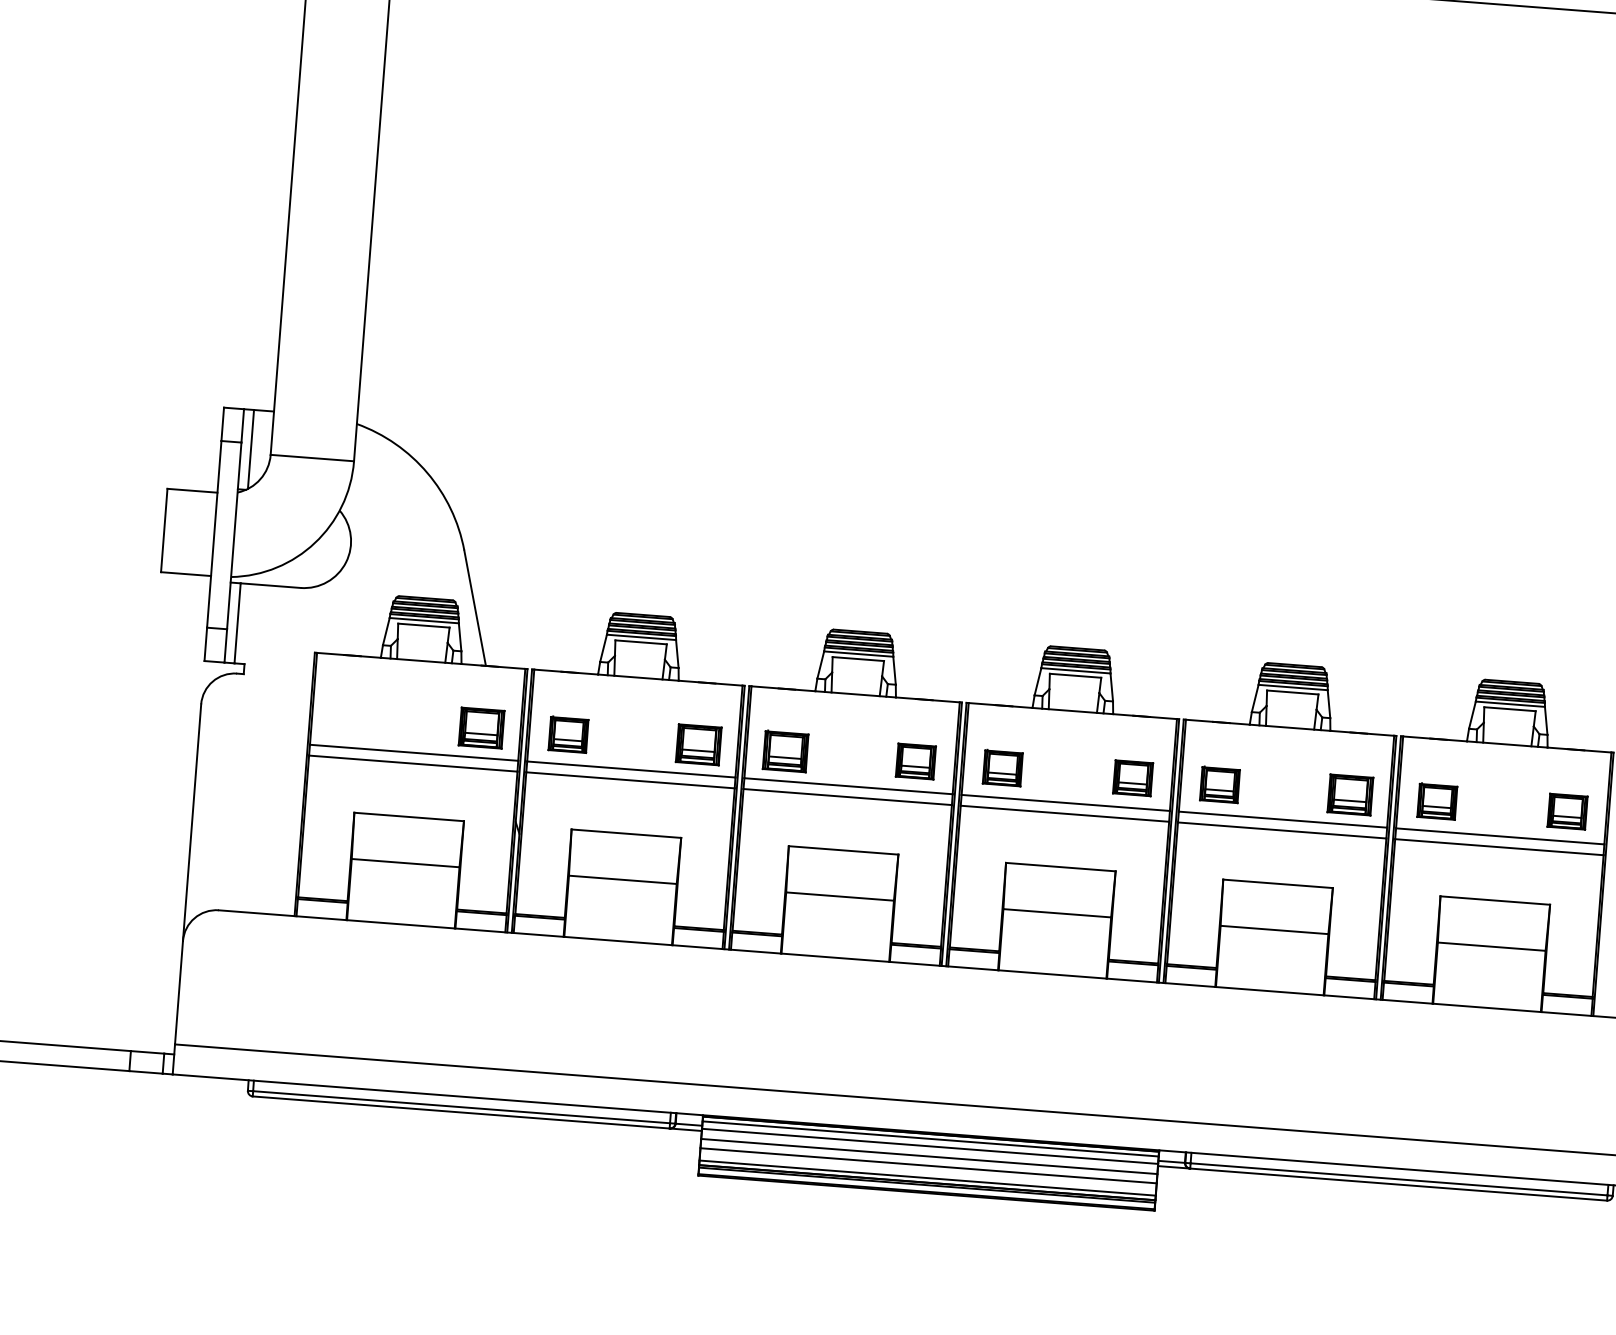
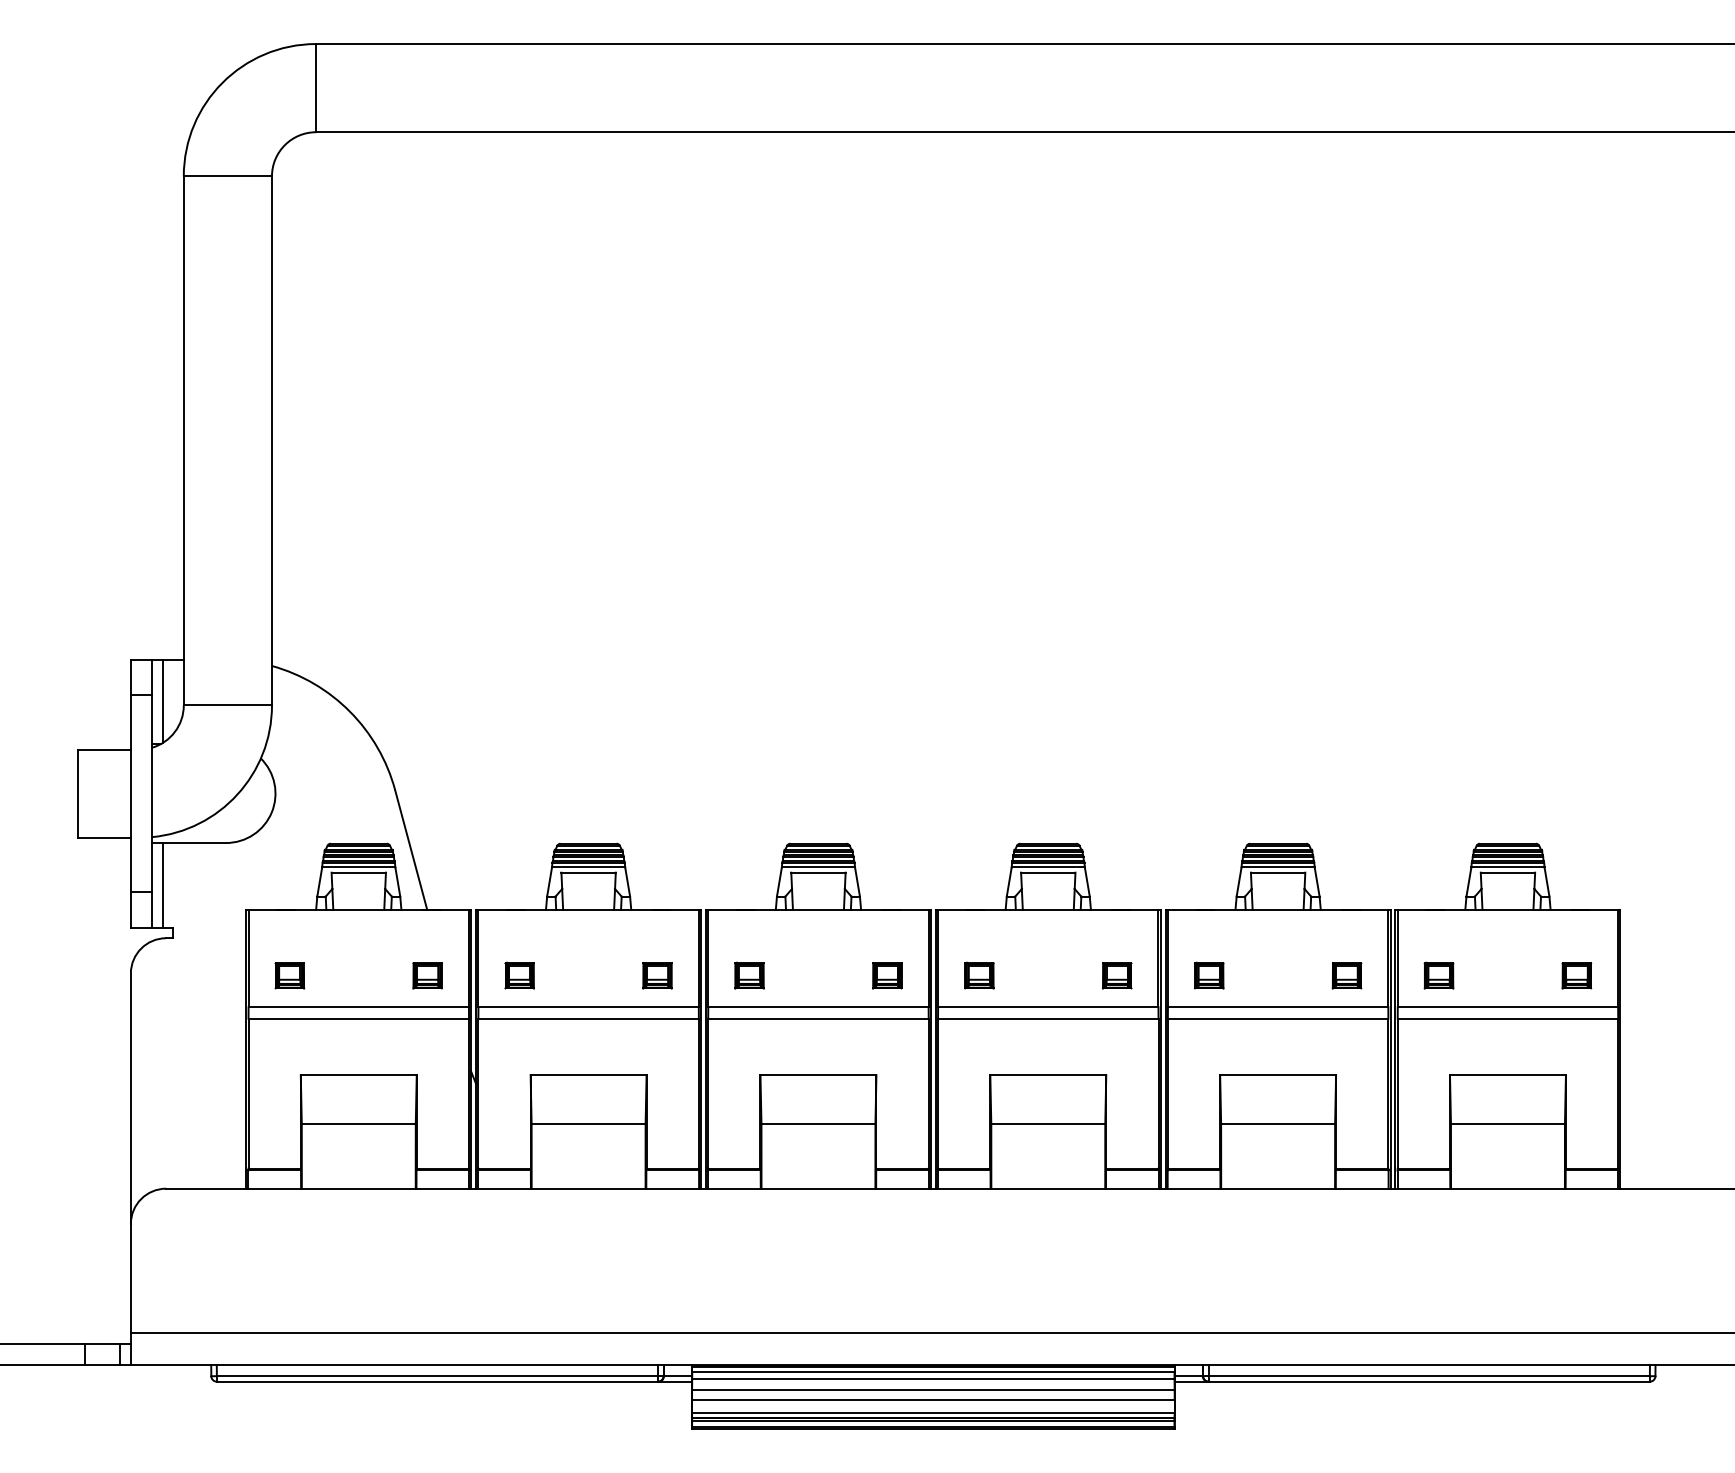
part: (350, 717) -> (289, 975), added
part: (481, 727) -> (427, 975), size x0.62
part: (568, 734) -> (519, 975), size x0.71
part: (698, 744) -> (657, 975), size x0.62
part: (785, 751) -> (749, 975), size x0.62
part: (916, 761) -> (887, 975), size x0.71
part: (1003, 767) -> (979, 975), size x0.71
part: (1133, 778) -> (1117, 975), size x0.71
part: (1220, 784) -> (1209, 975), size x0.71
part: (1349, 794) -> (1346, 975), size x0.62
part: (1436, 801) -> (1438, 975), size x0.71
part: (1567, 811) -> (1576, 975), size x0.71

